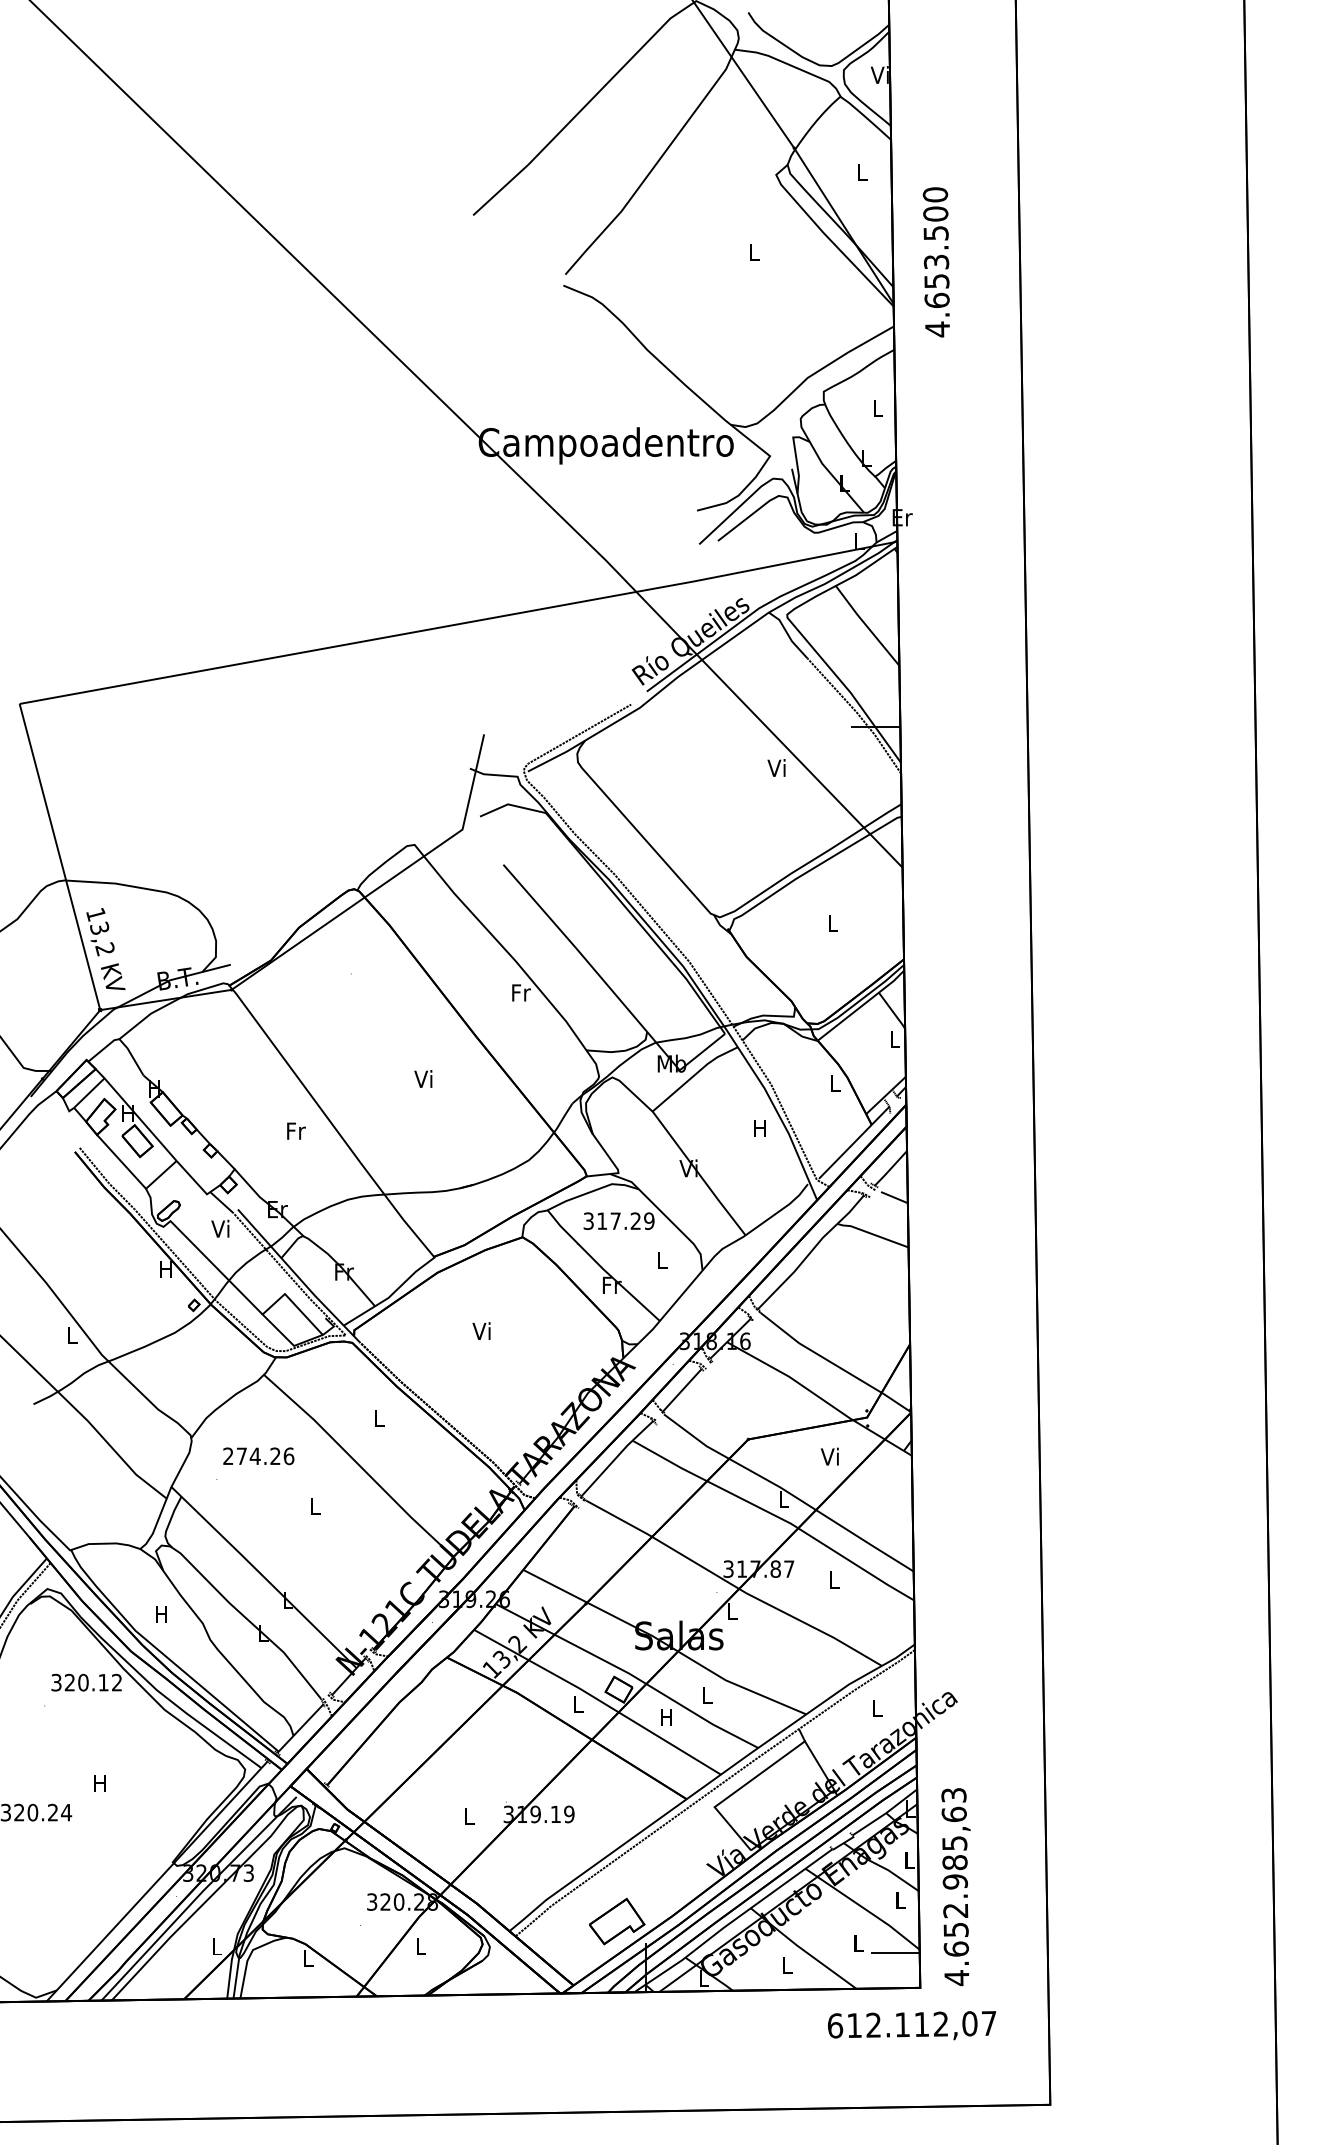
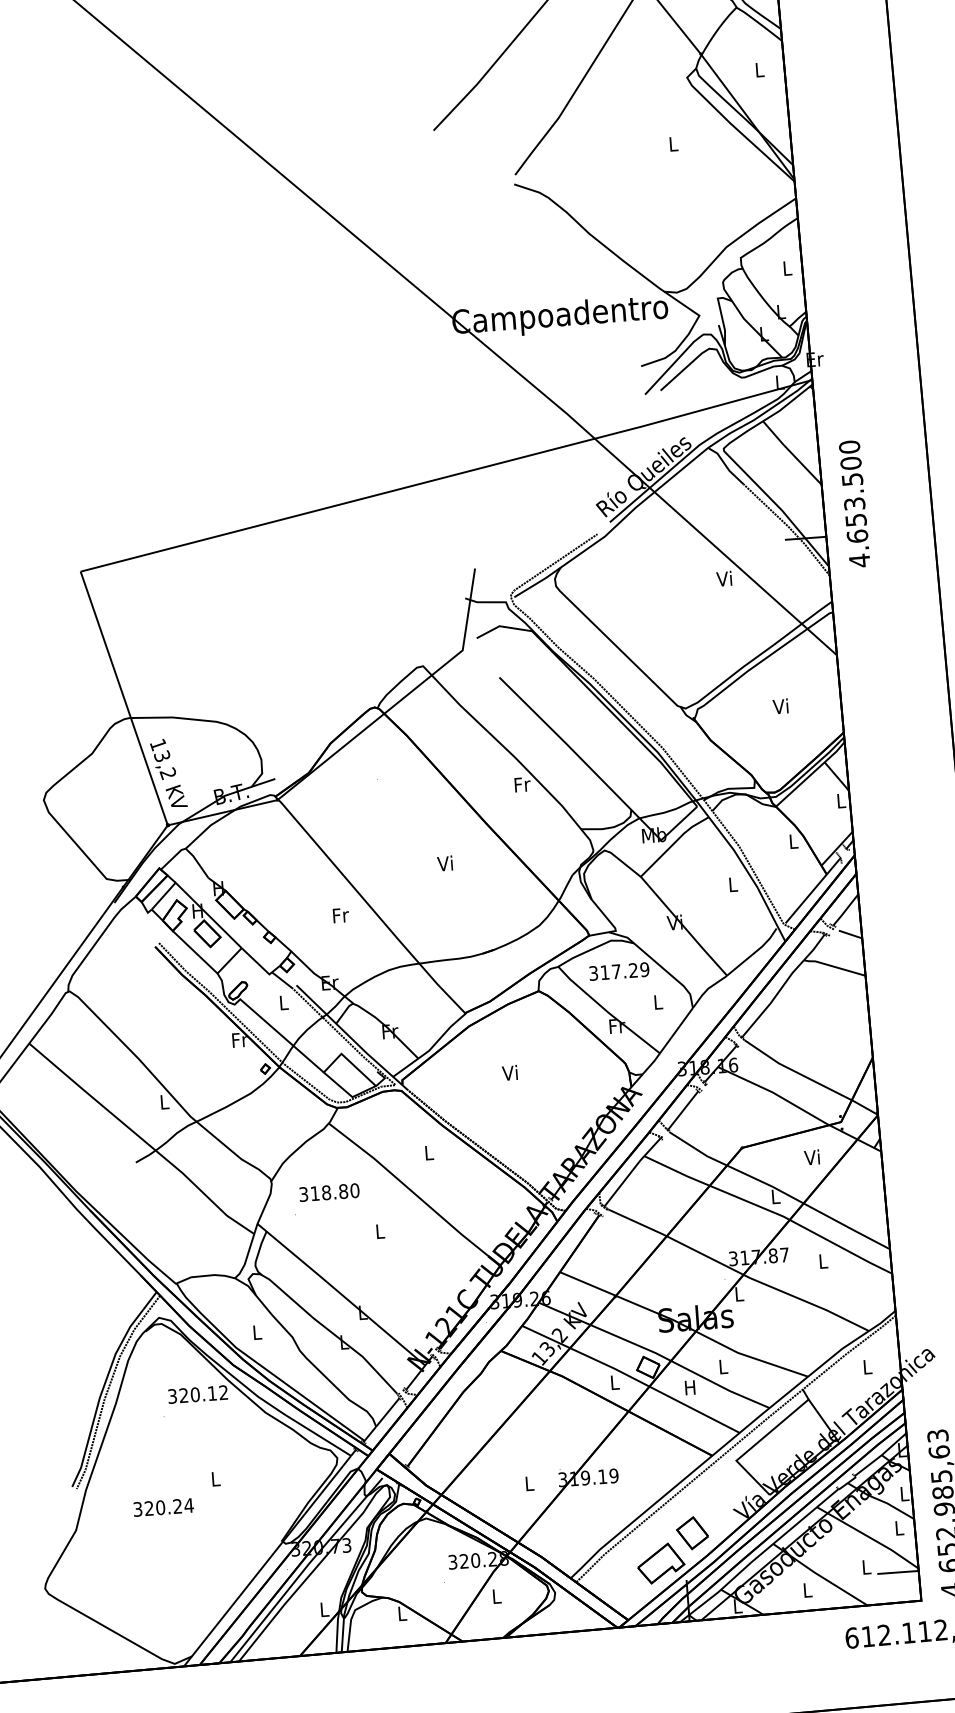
text: (935, 262) -> (853, 504), moved
text: (831, 922) -> (780, 705), L -> Vi
text: (759, 1128) -> (732, 884), H -> L
text: (220, 1228) -> (282, 1002), Vi -> L
text: (166, 1268) -> (239, 1039), H -> Fr
text: (258, 1456) -> (329, 1192), 274.26 -> 318.80
text: (161, 1614) -> (257, 1332), H -> L
text: (99, 1783) -> (215, 1478), H -> L
part: (656, 1888) -> (692, 1533), added

